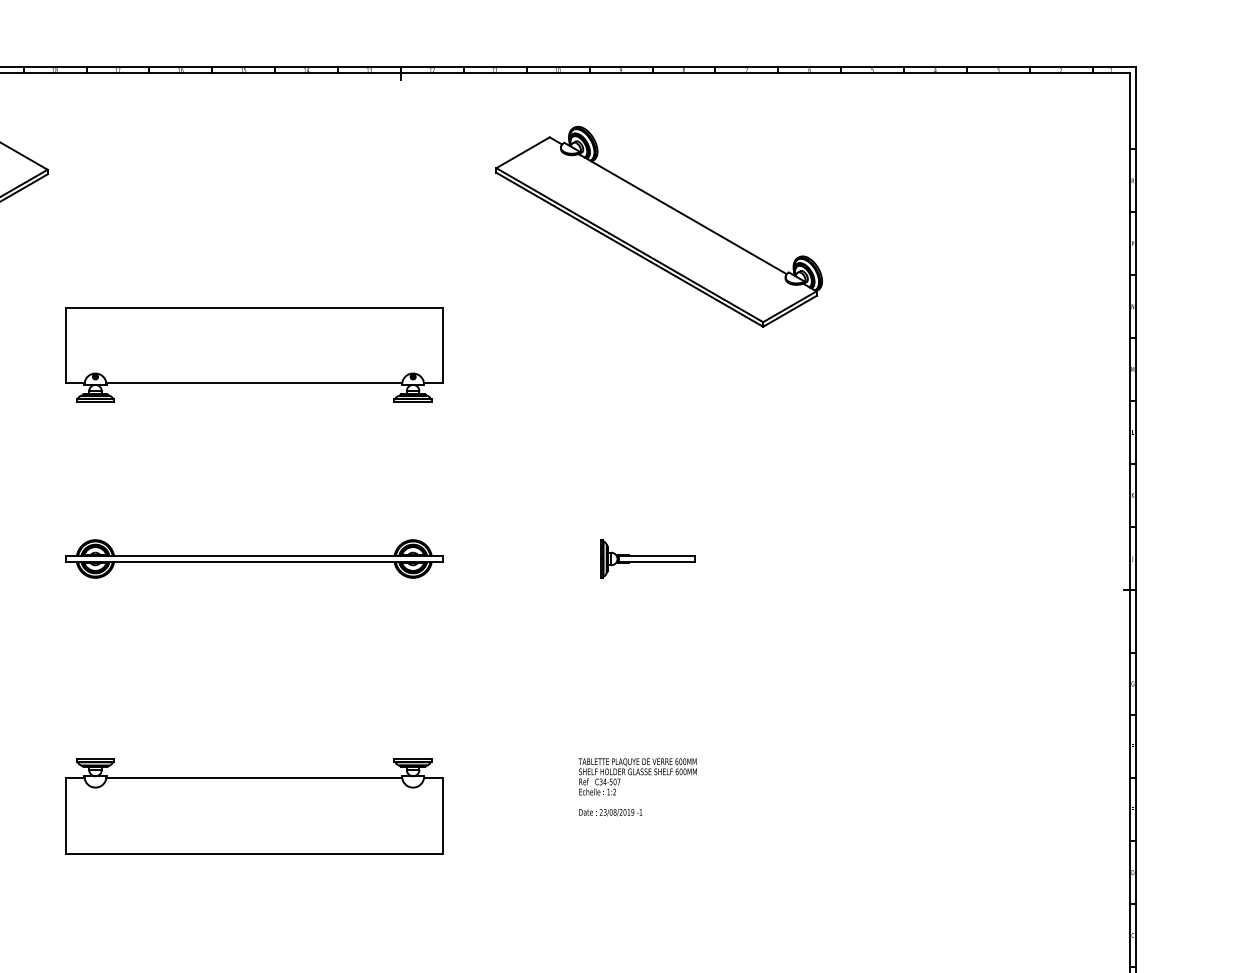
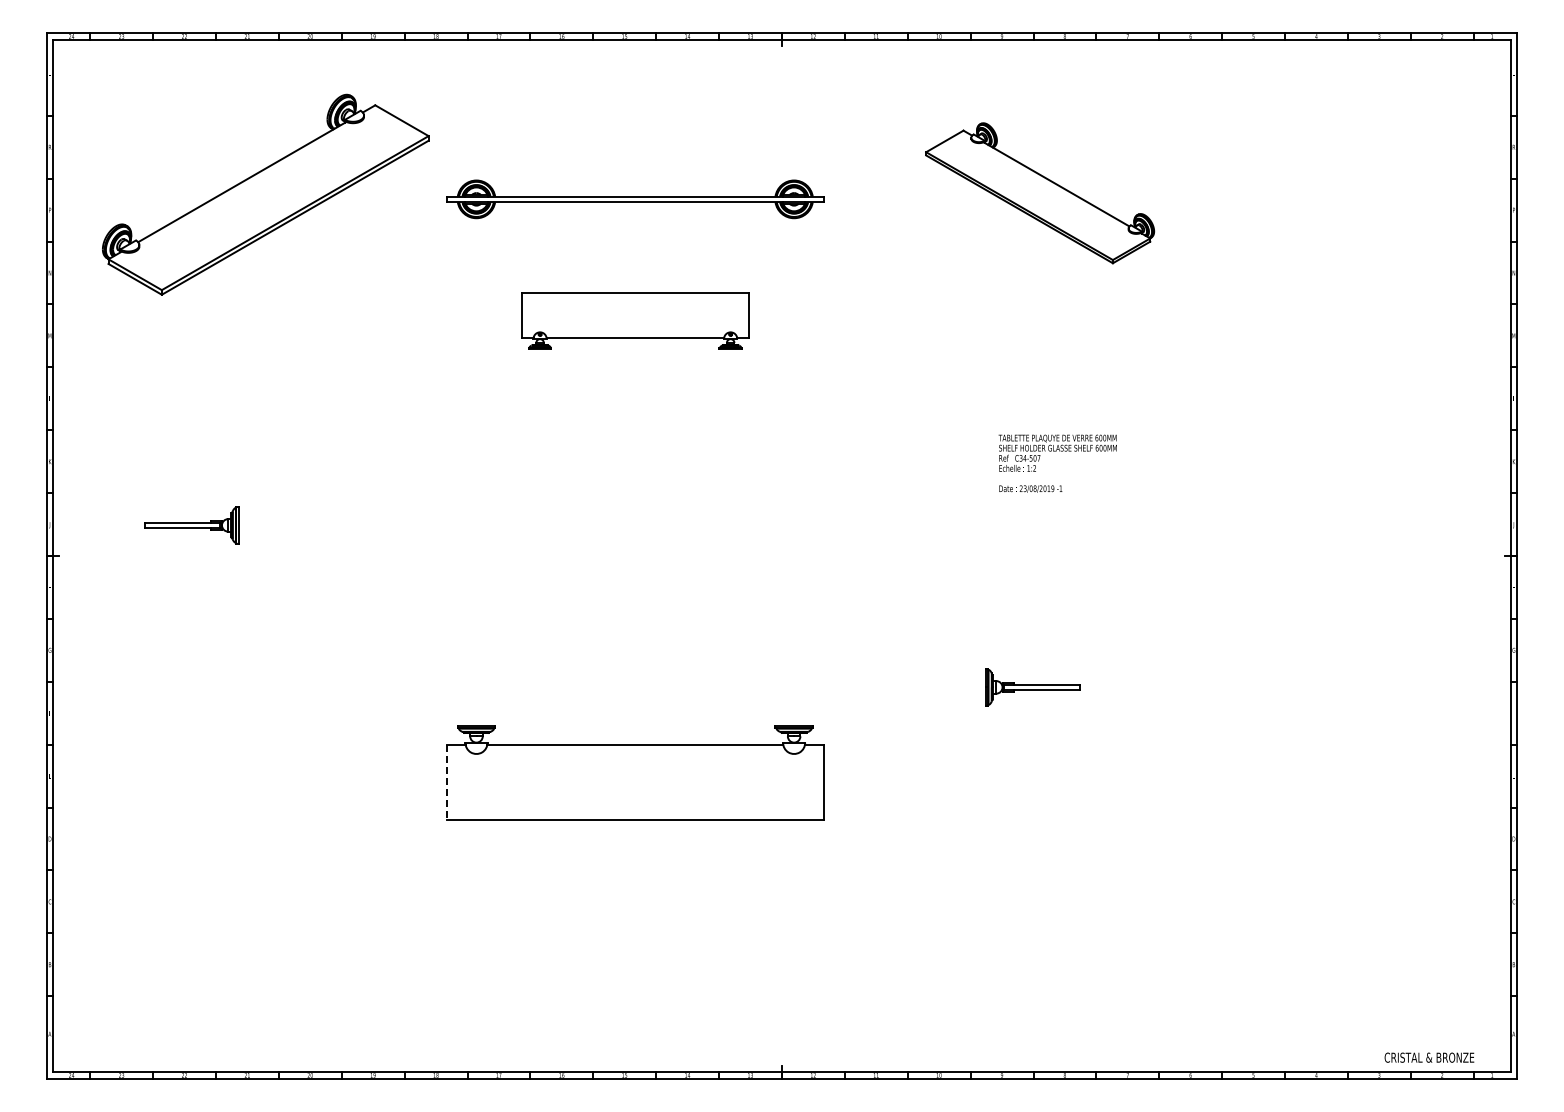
part: (658, 227) -> (1039, 193), size x0.7
part: (254, 354) -> (635, 320), size x0.6
part: (254, 559) -> (635, 199), moved
part: (647, 559) -> (1032, 687), moved
text: (637, 787) -> (1057, 463), moved
line: (65, 816) -> (446, 782), solid -> dashed

